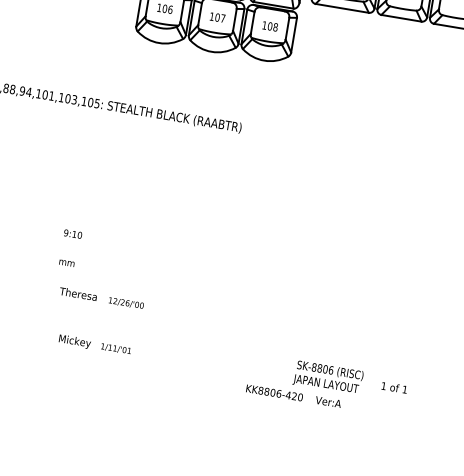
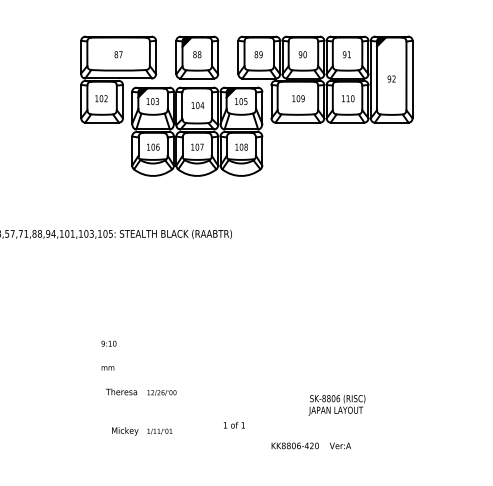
text: (327, 378) -> (336, 405), moved
text: (394, 388) -> (234, 425), moved

